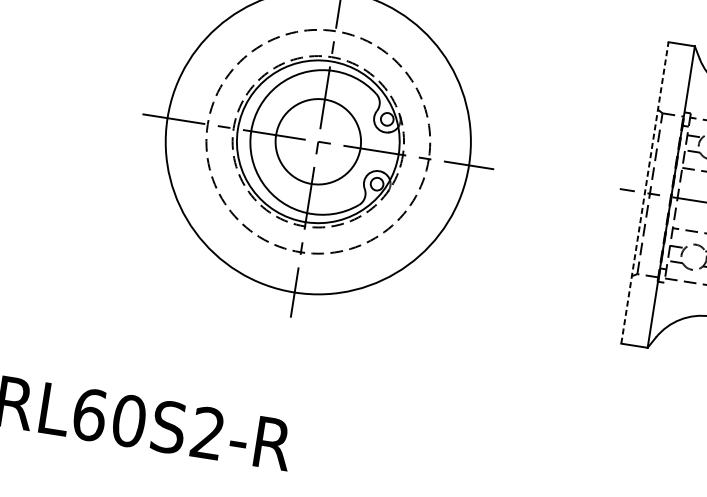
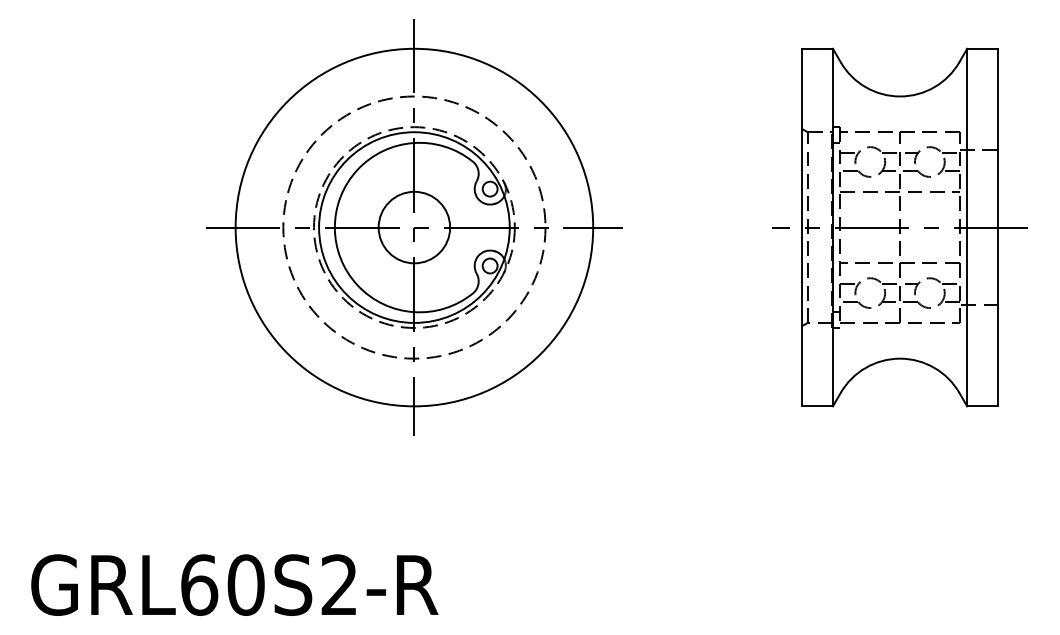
circle: (318, 141) -> (414, 227), size x0.71
line: (644, 192) -> (801, 227), dashed -> solid

